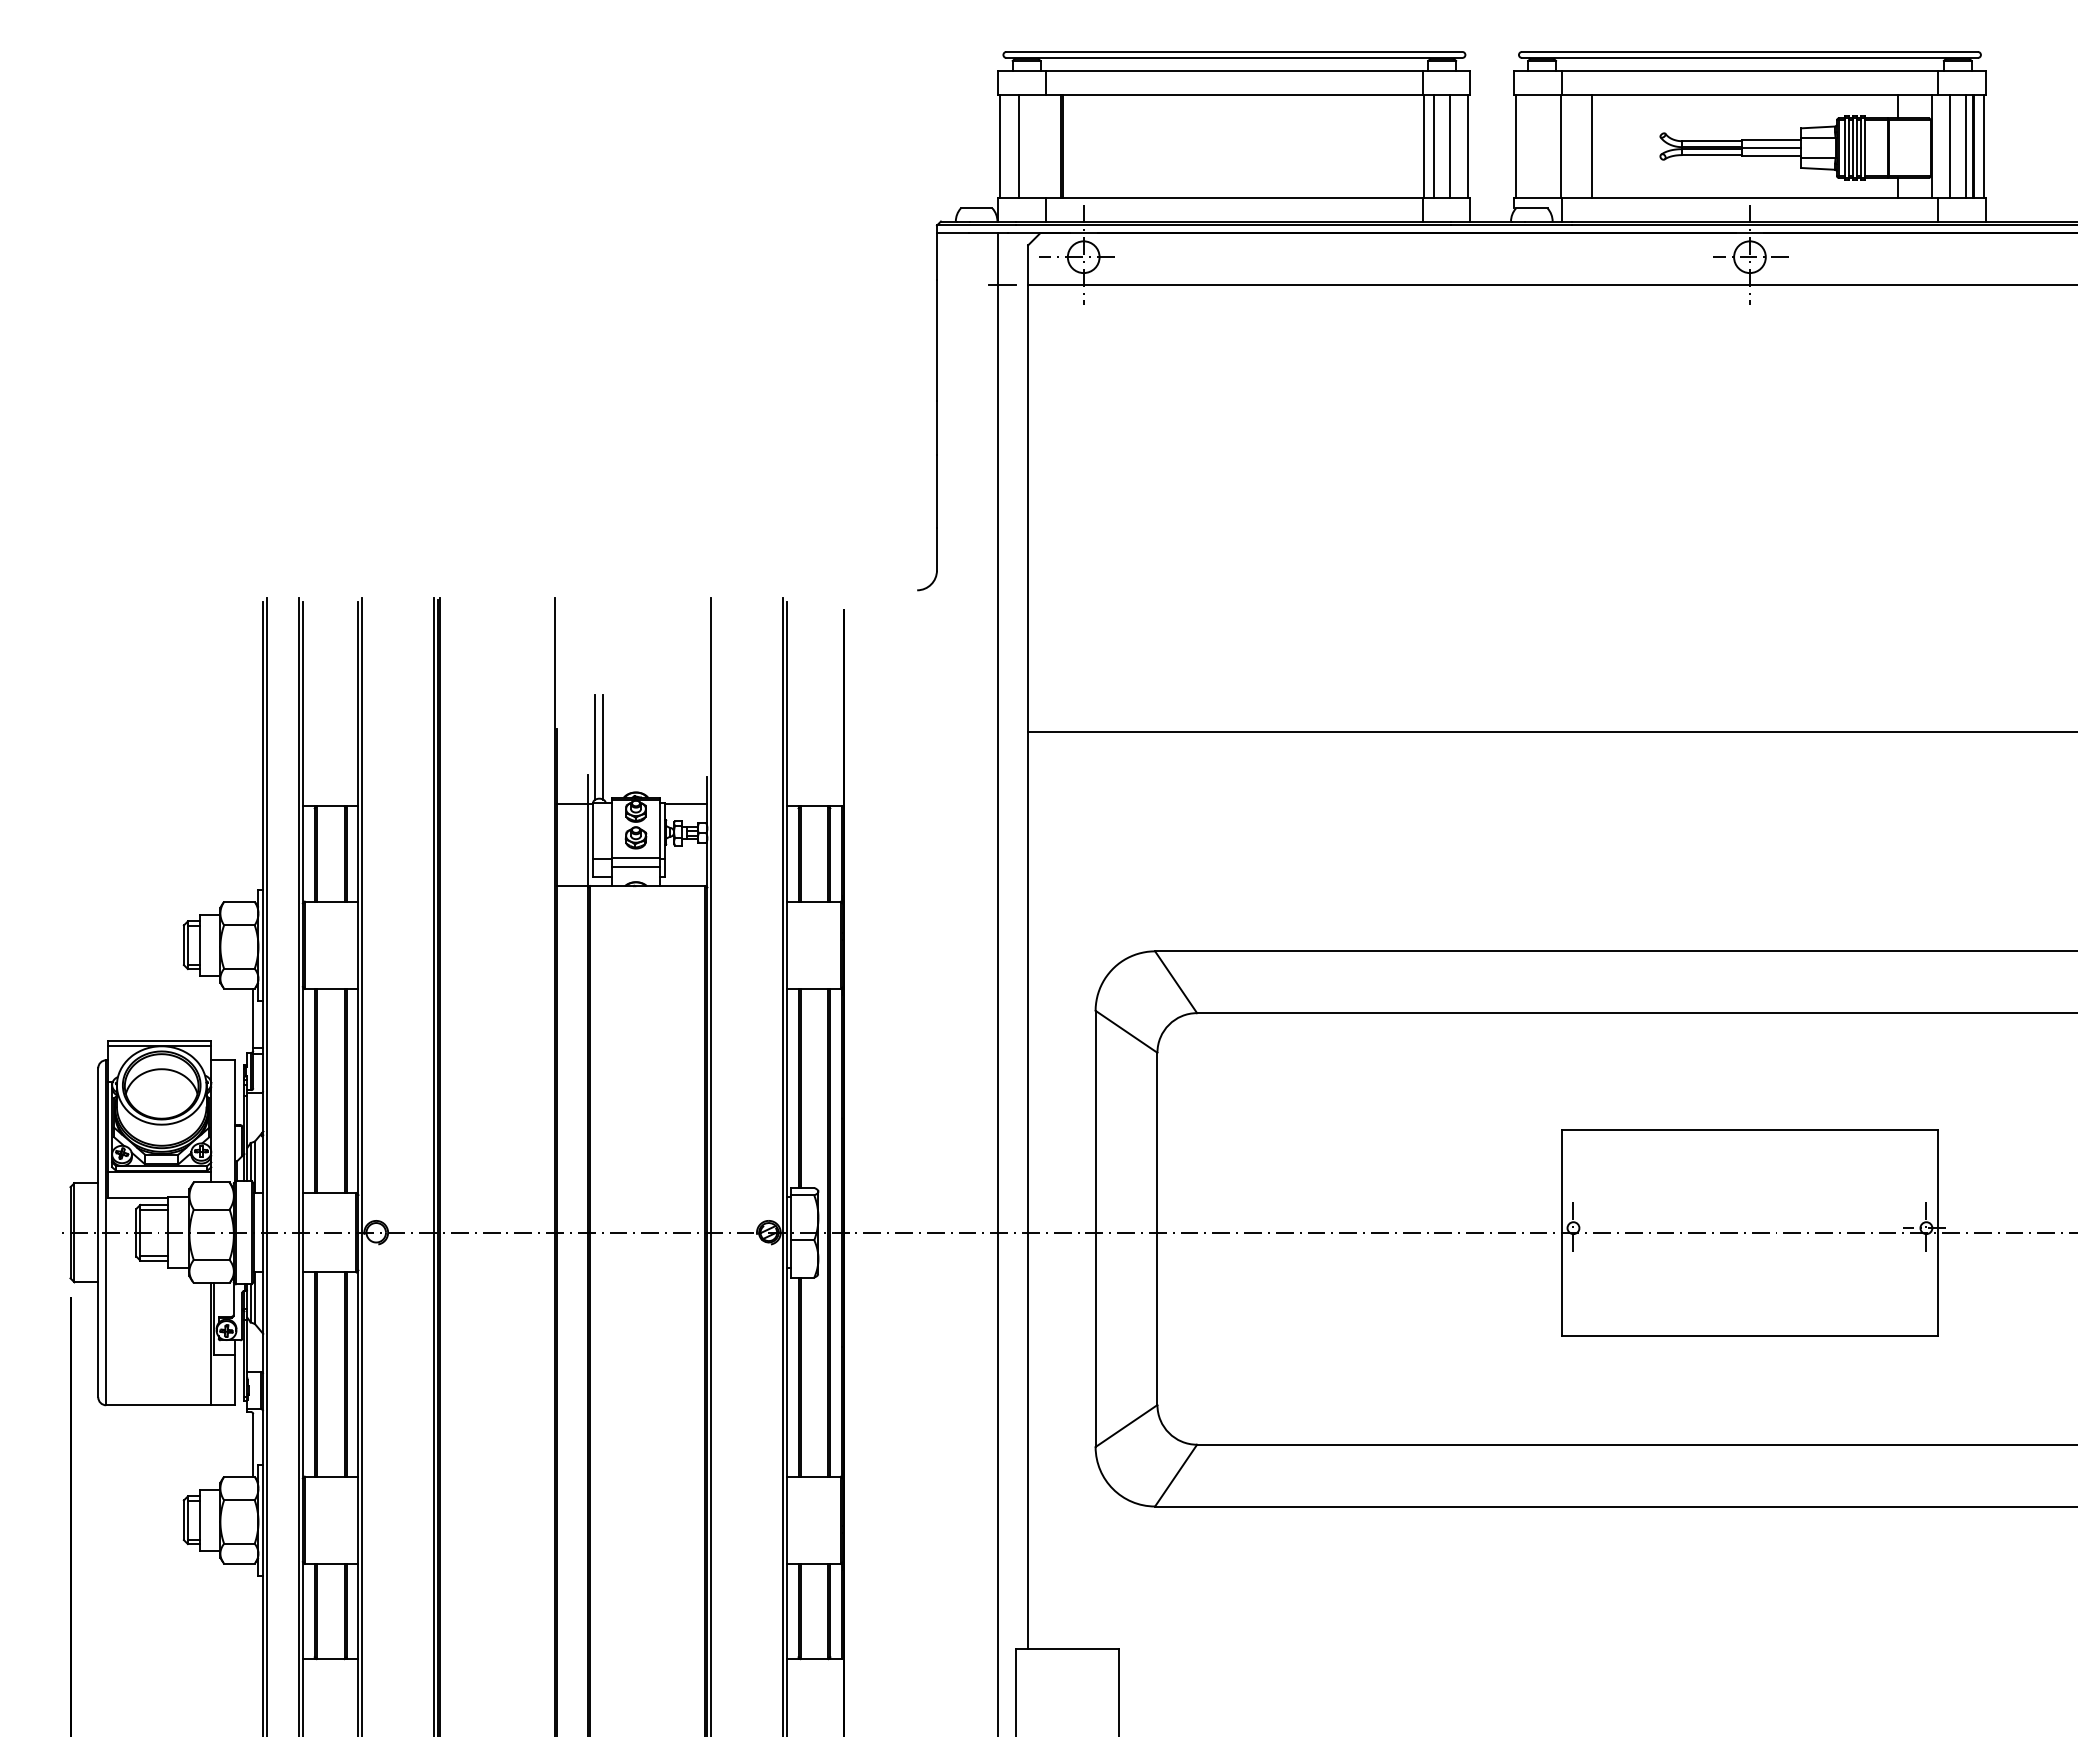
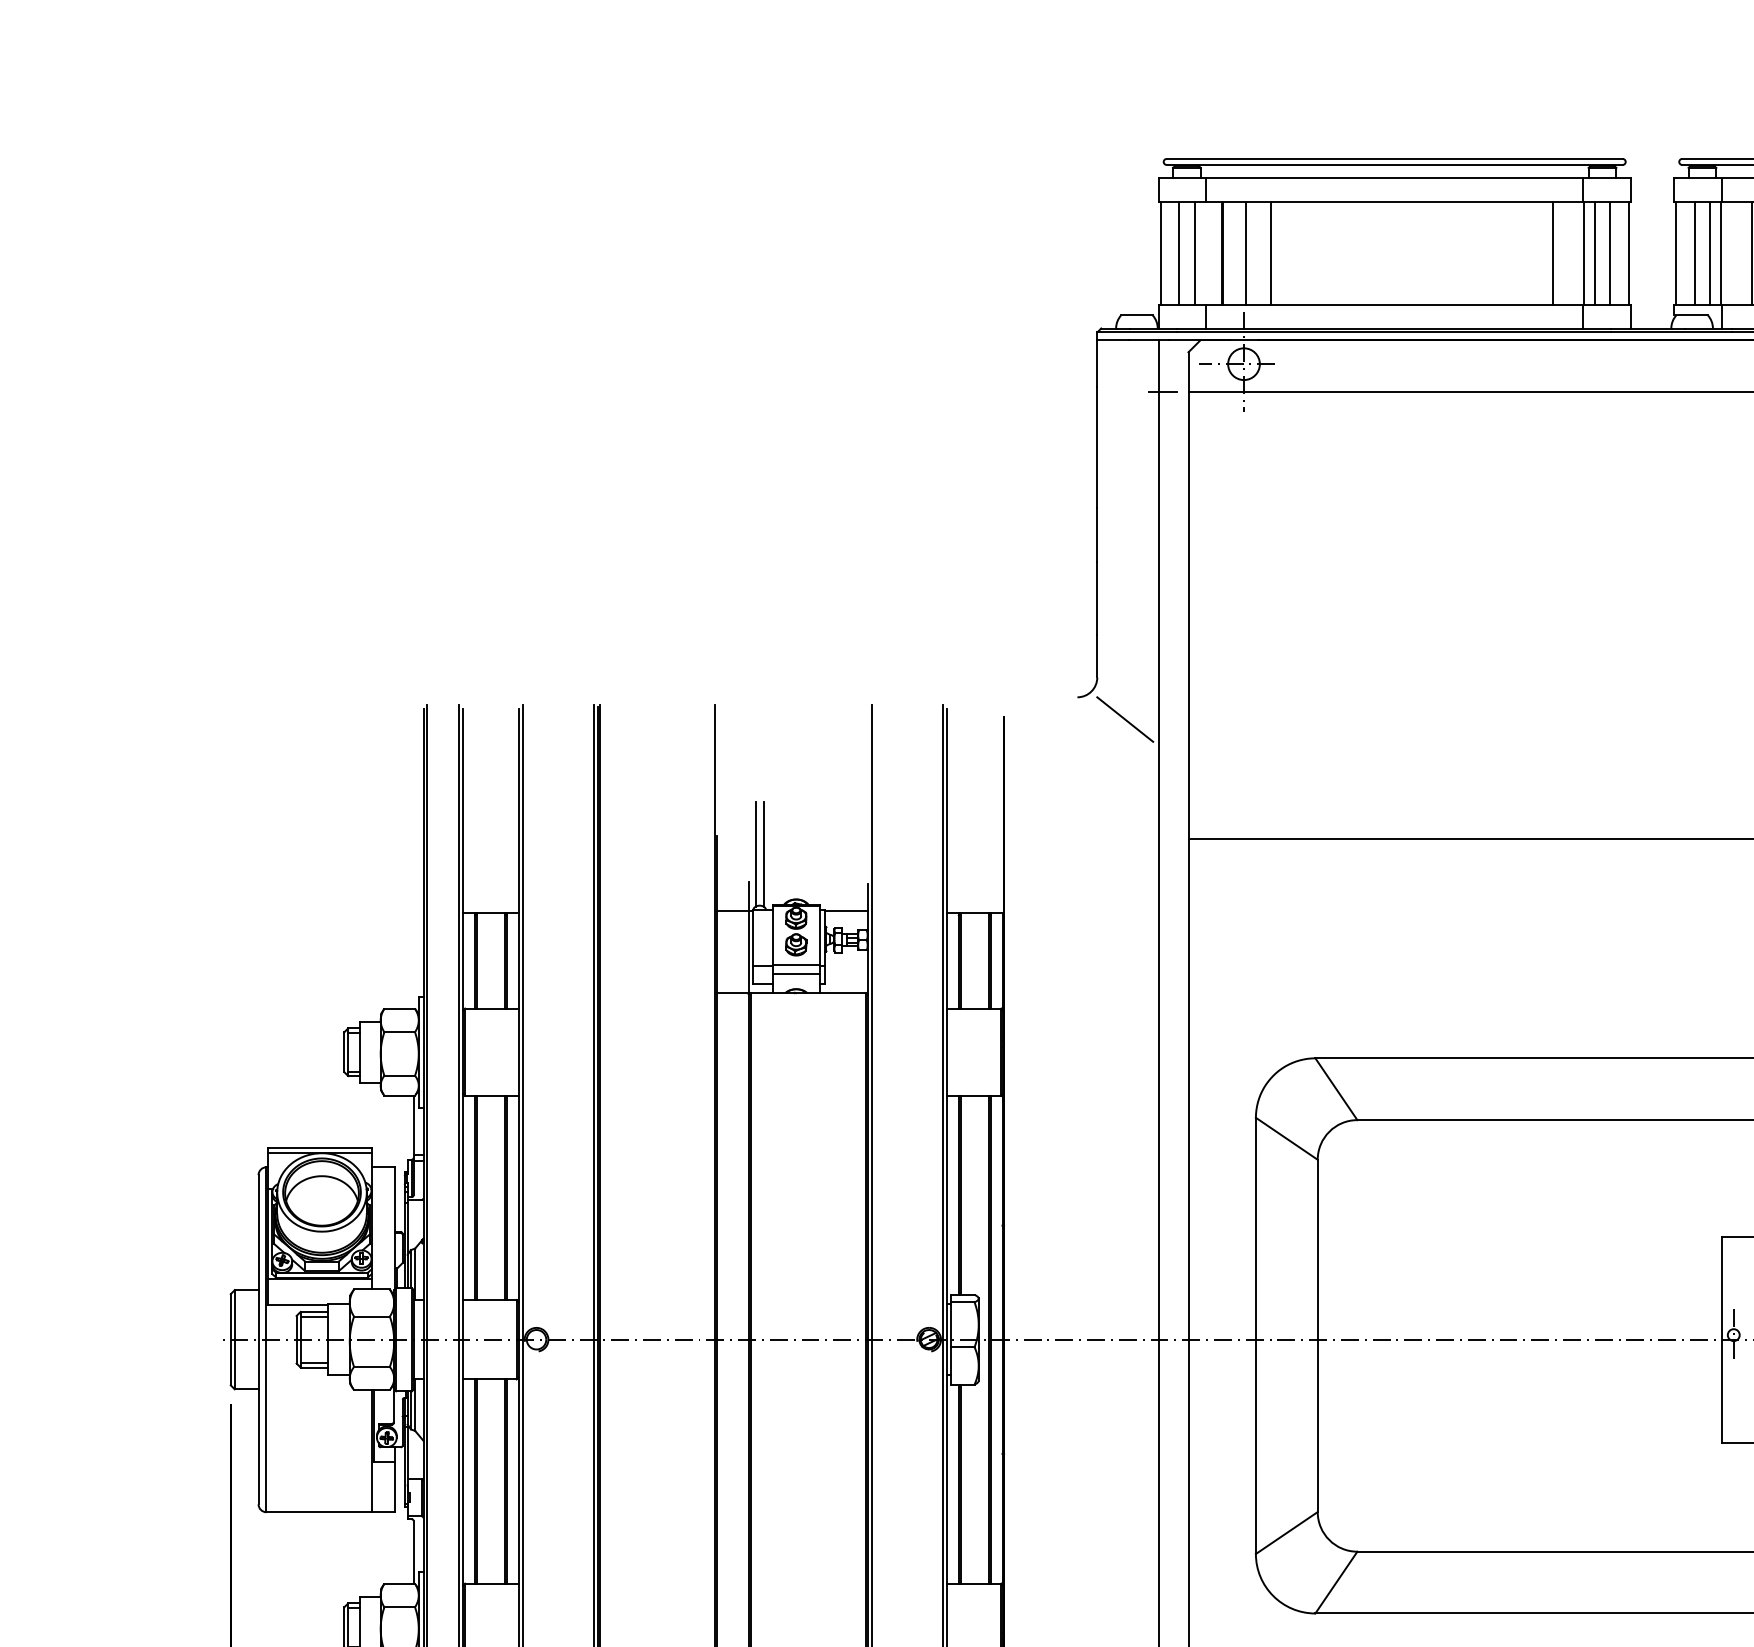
line: (1034, 145) -> (1194, 252), added
line: (1085, 145) -> (1245, 252), added
line: (1111, 145) -> (1271, 252), added
line: (1392, 145) -> (1552, 252), added
line: (1534, 145) -> (1694, 252), added
line: (1550, 145) -> (1710, 252), added
line: (964, 612) -> (1124, 719), added

